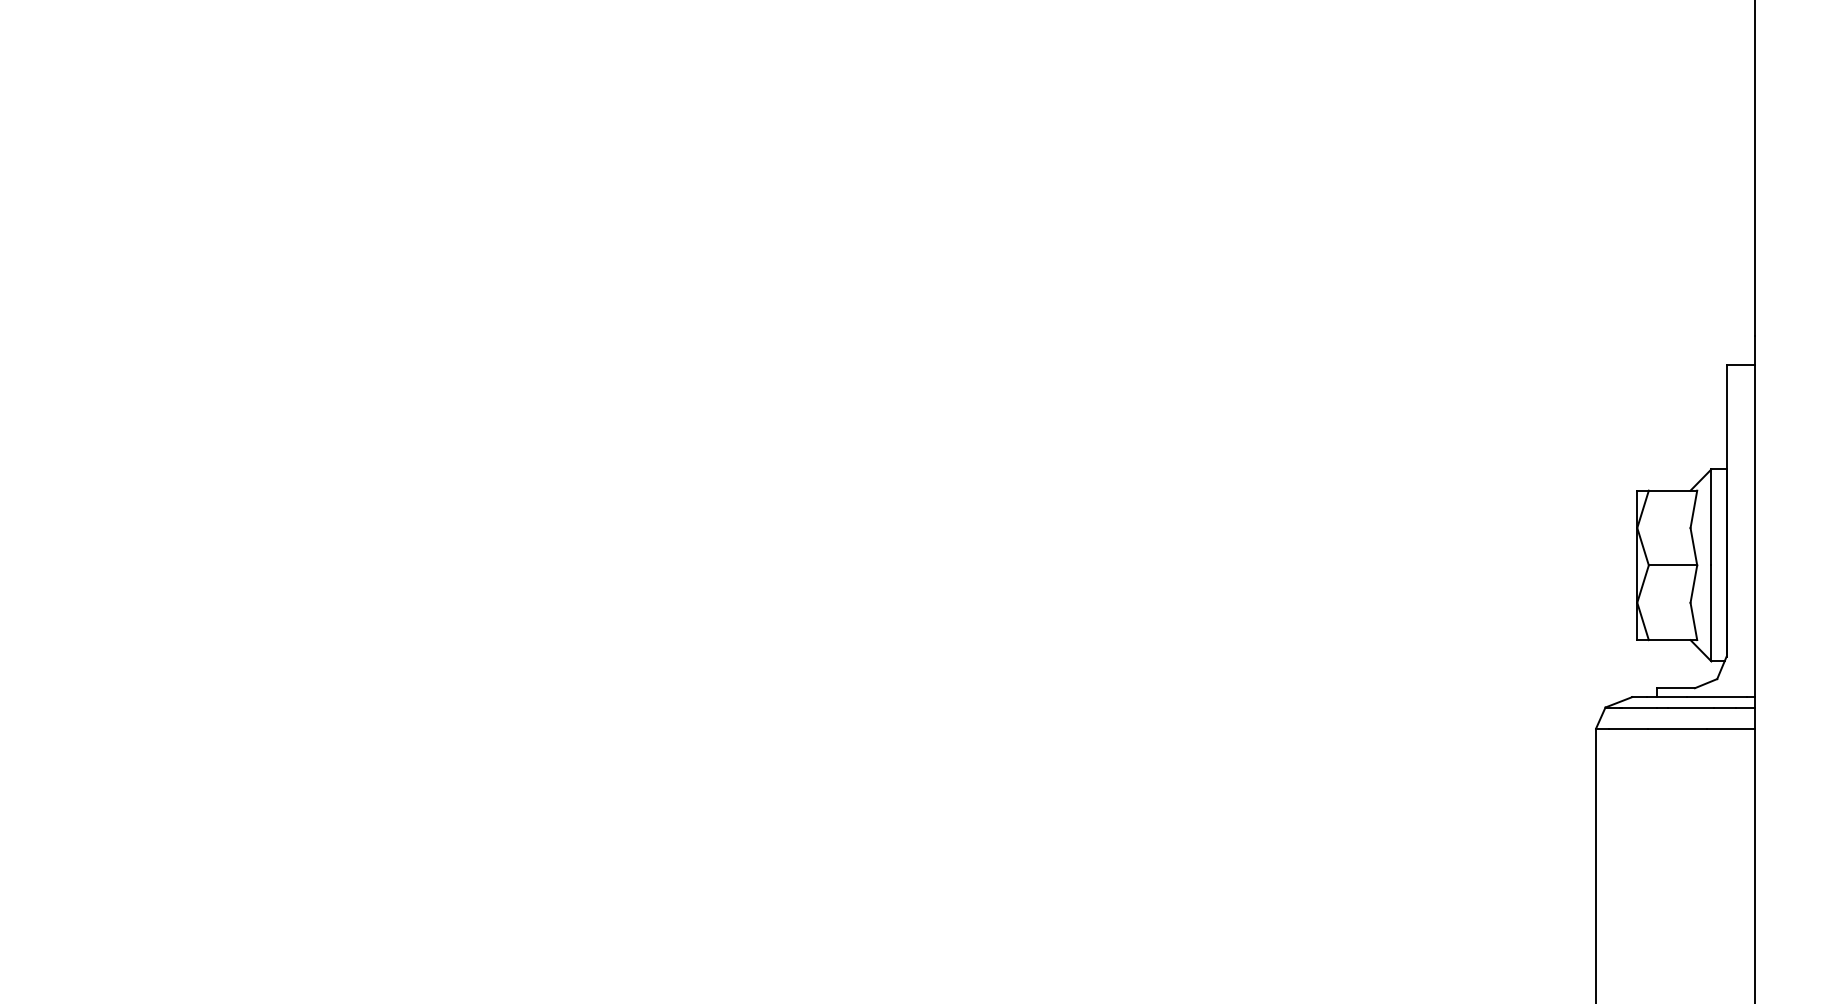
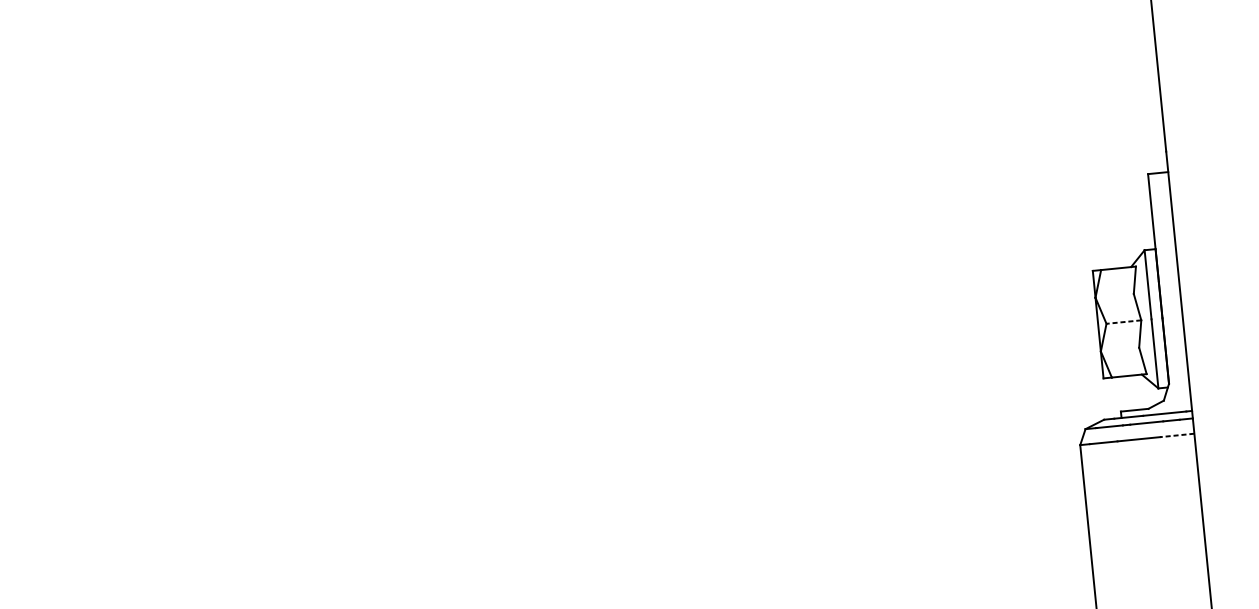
line: (1672, 565) -> (1123, 322), solid -> dashed
line: (1730, 728) -> (1176, 435), solid -> dashed

